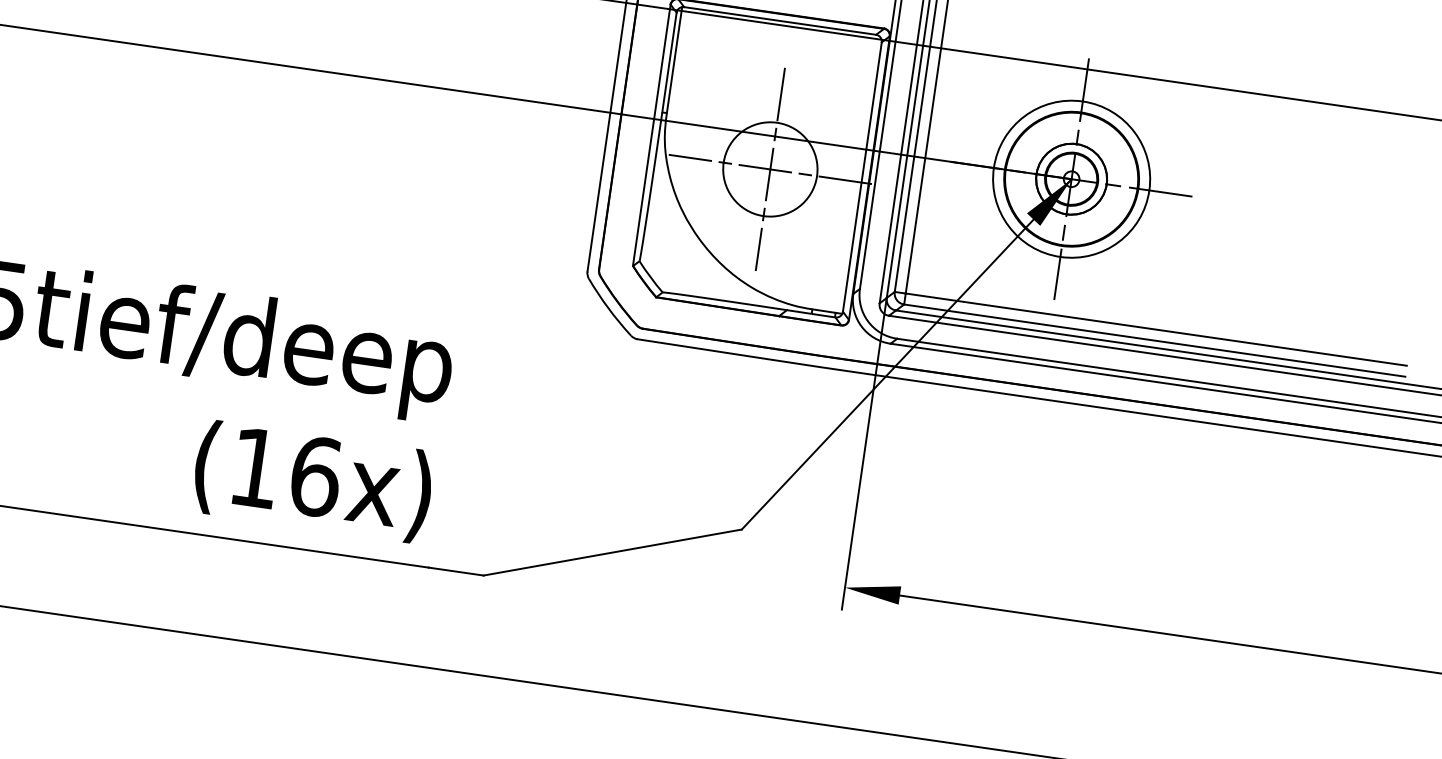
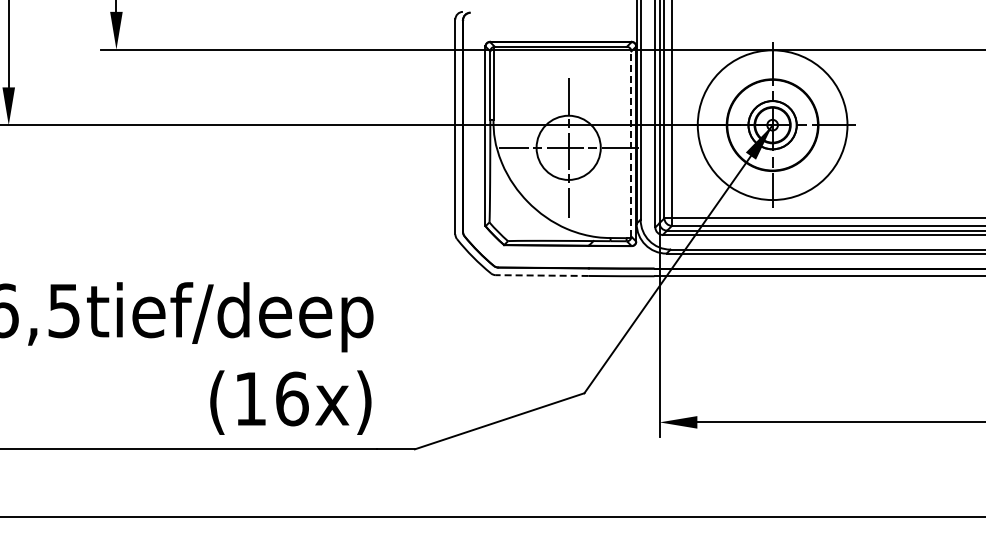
line: (862, 177) -> (631, 144), solid -> dashed
circle: (1071, 178) -> (772, 124), size x1.4
line: (704, 349) -> (541, 275), solid -> dashed

